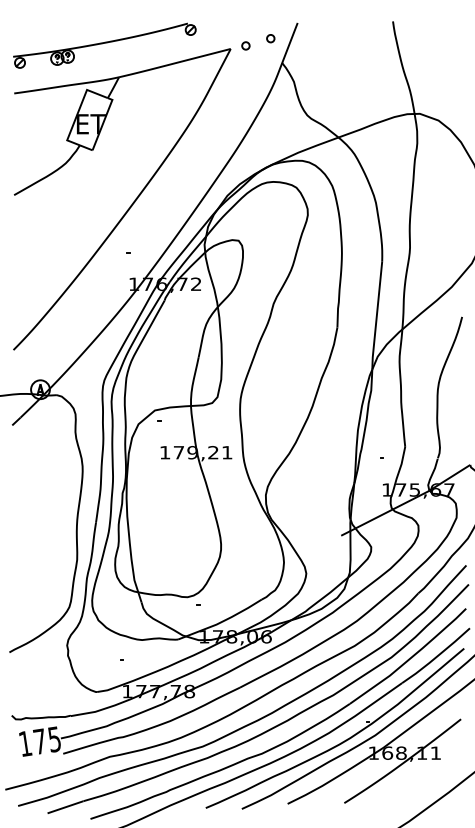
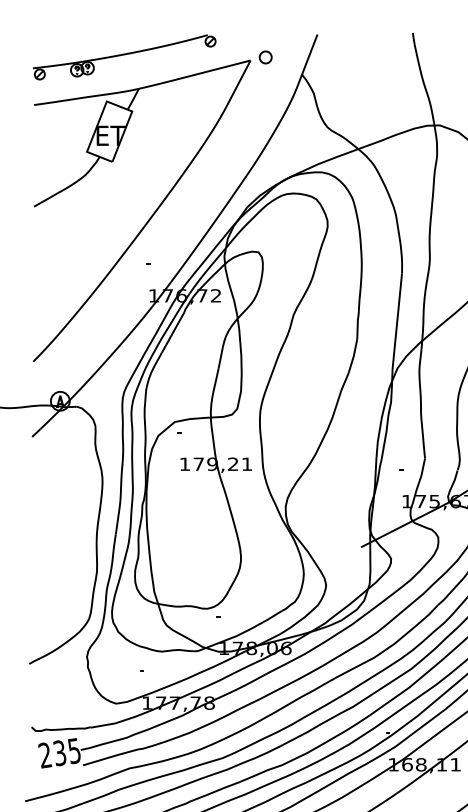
part: (270, 38) -> (290, 50), removed
part: (245, 45) -> (265, 57), size x1.6
text: (32, 742) -> (52, 754), 175 -> 235

